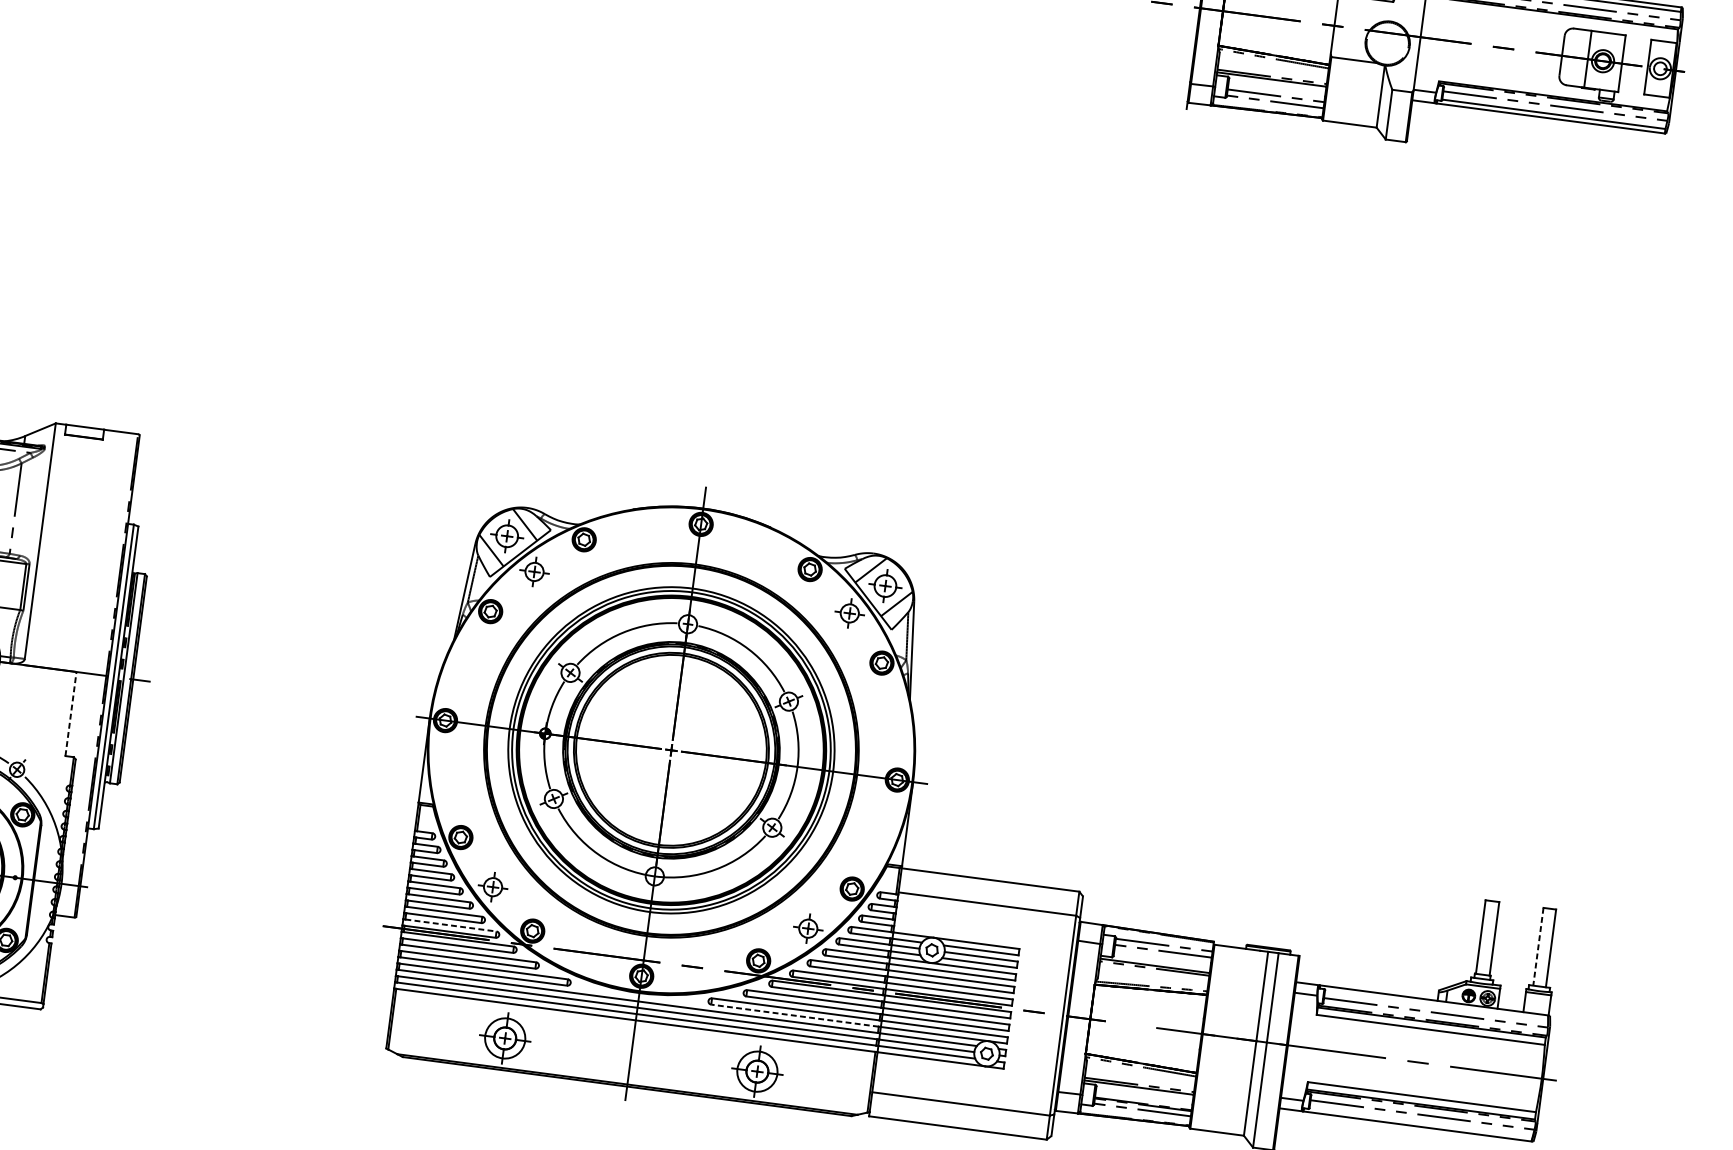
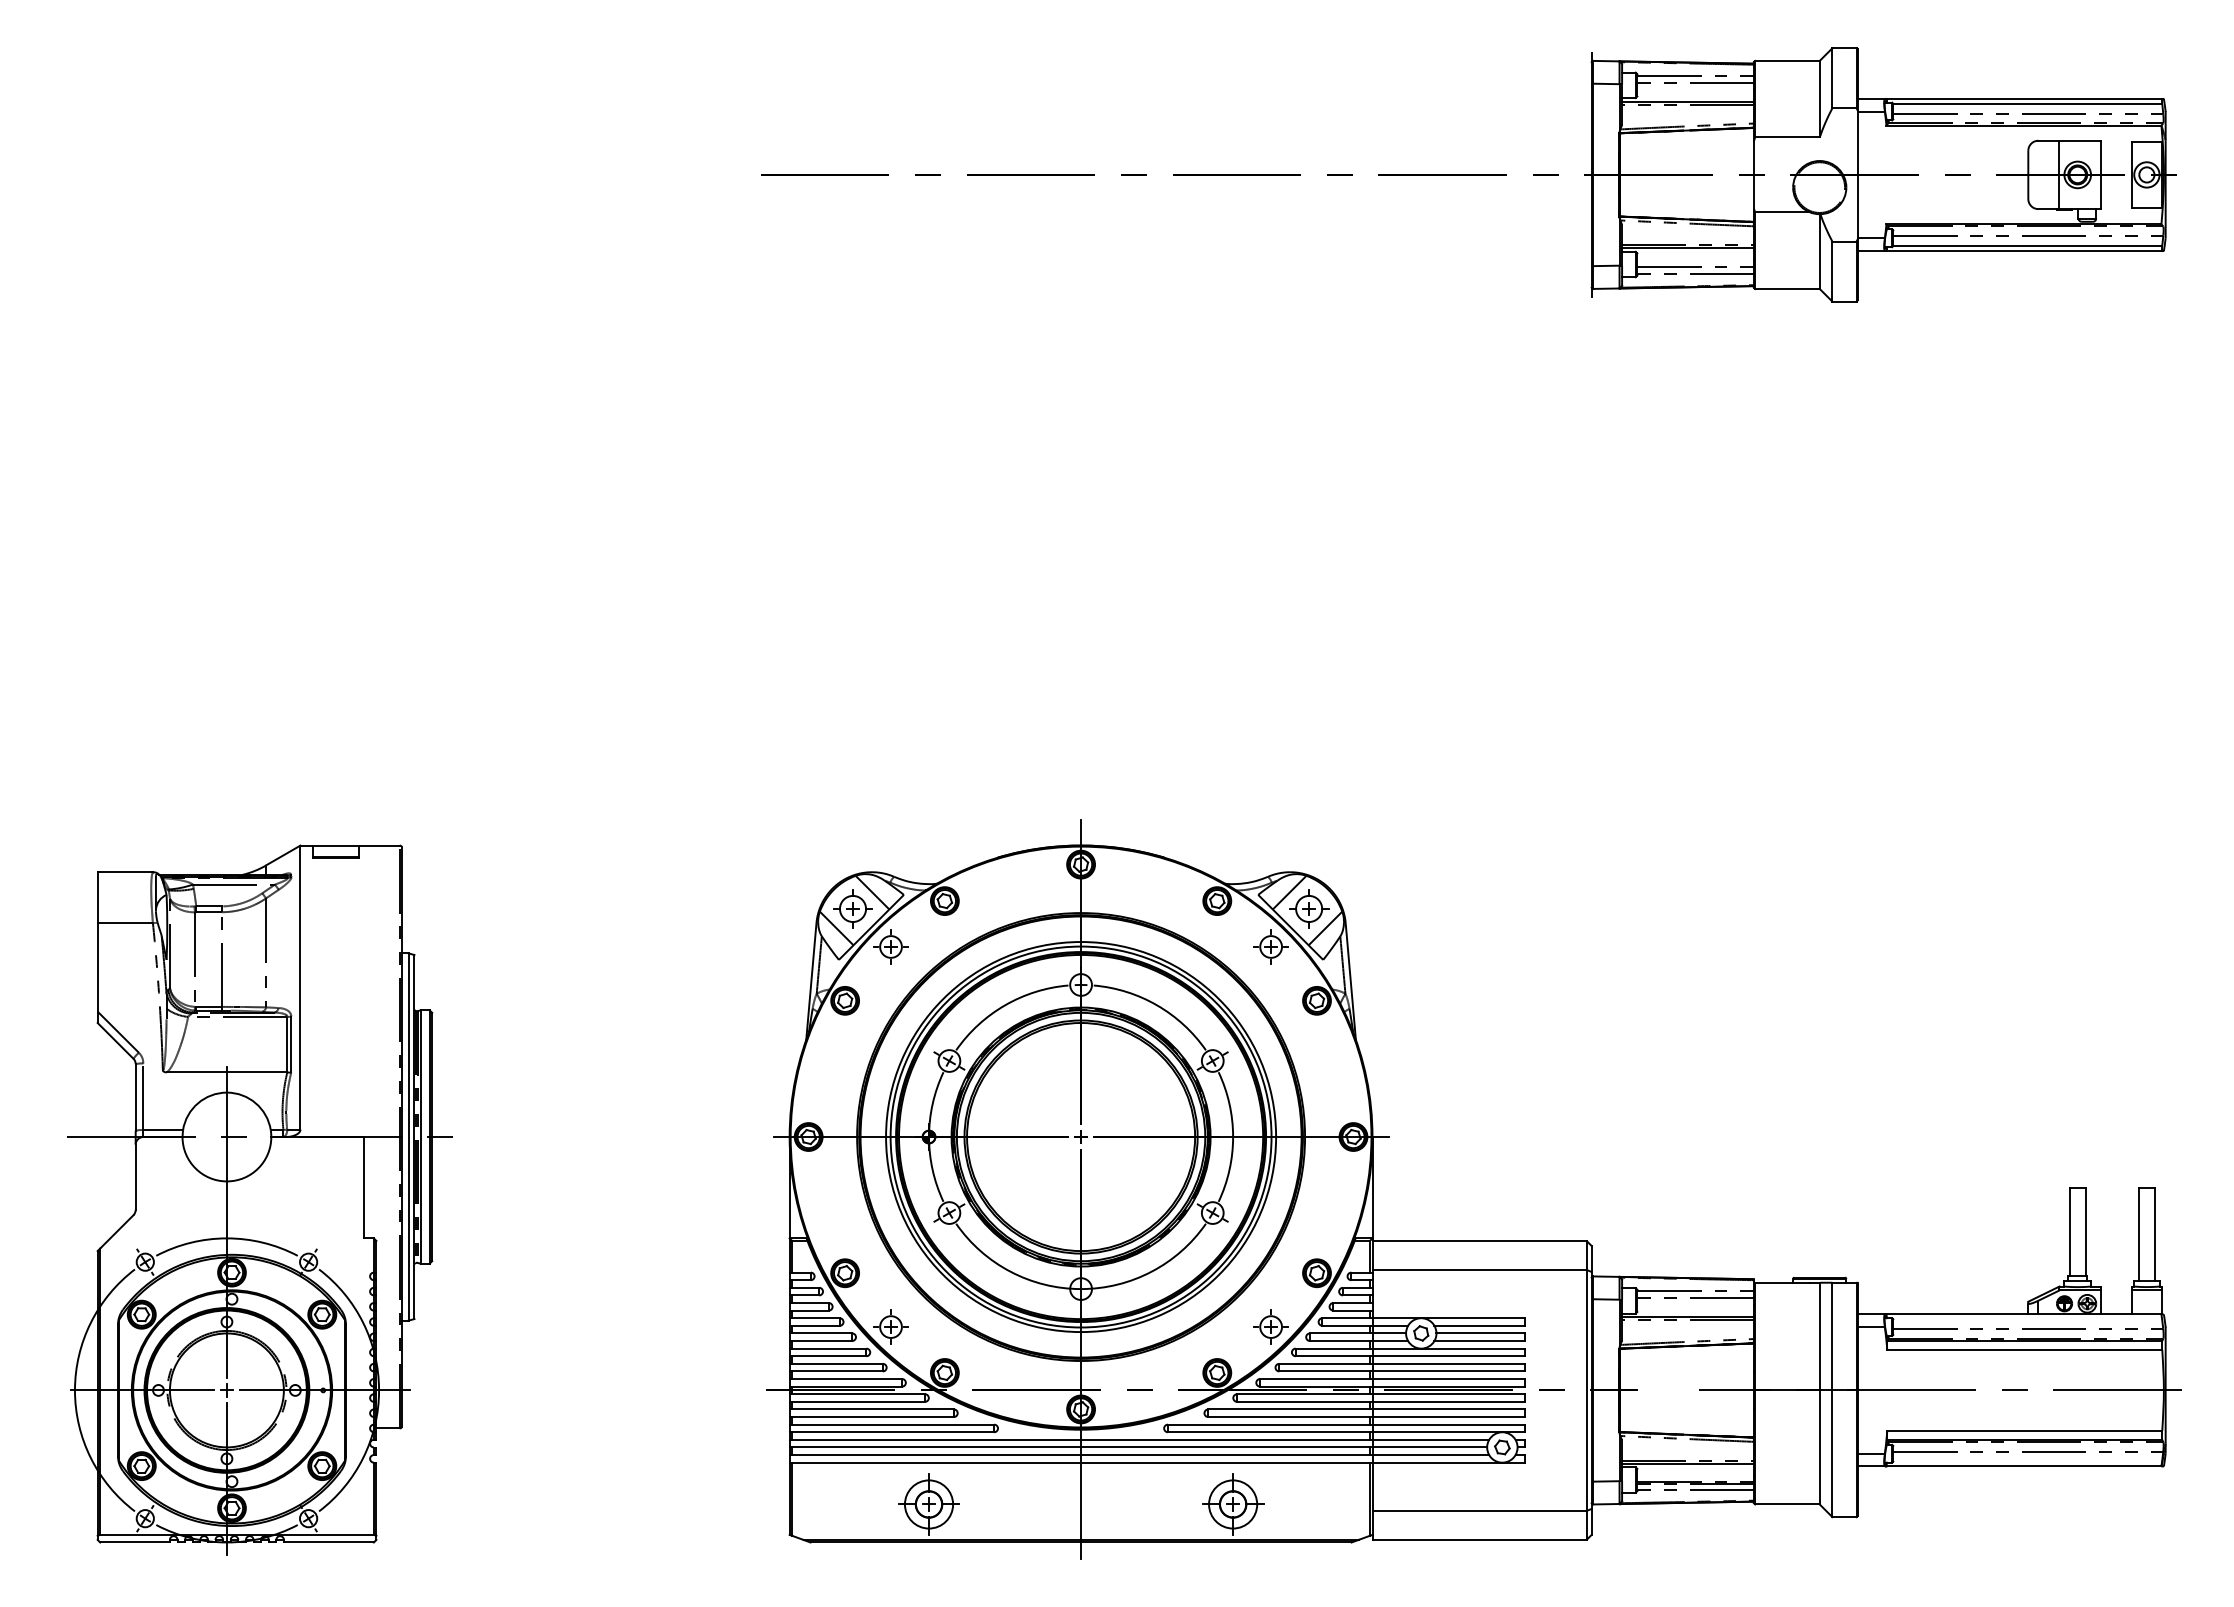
line: (70, 713) -> (363, 1187), dashed -> solid
line: (451, 925) -> (847, 1379), dashed -> solid
line: (1538, 946) -> (2139, 1234), dashed -> solid
line: (794, 1015) -> (1268, 1432), dashed -> solid

